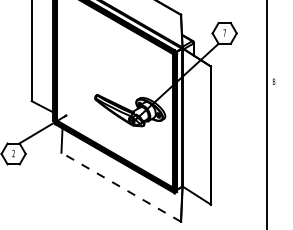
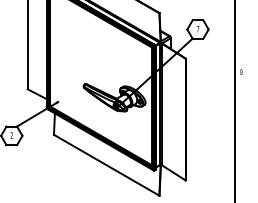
line: (121, 187) -> (106, 165), dashed -> solid

